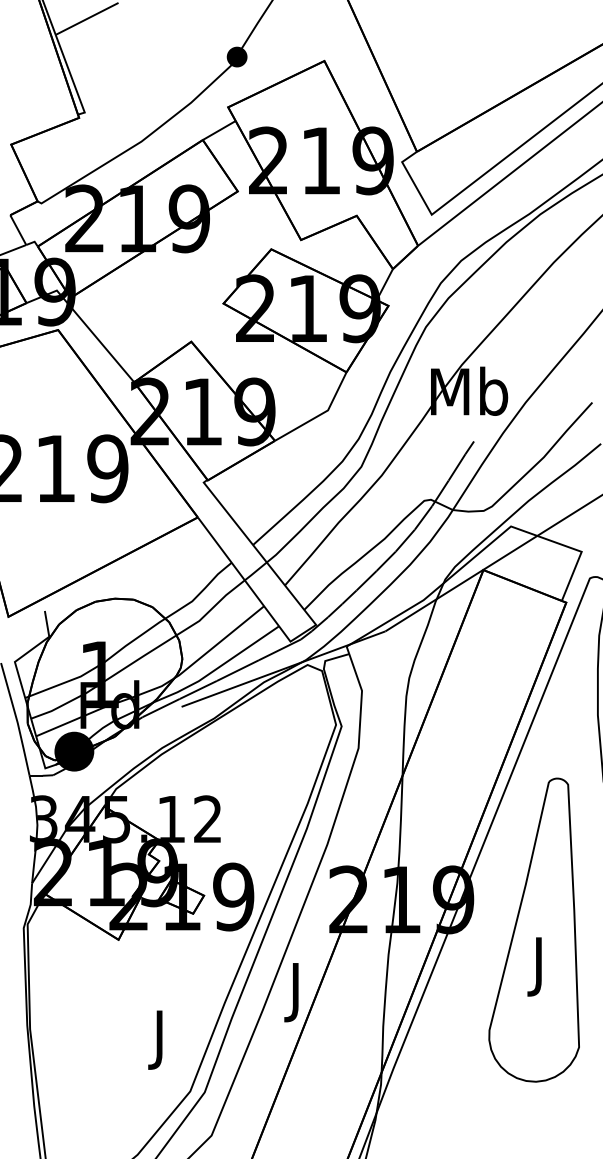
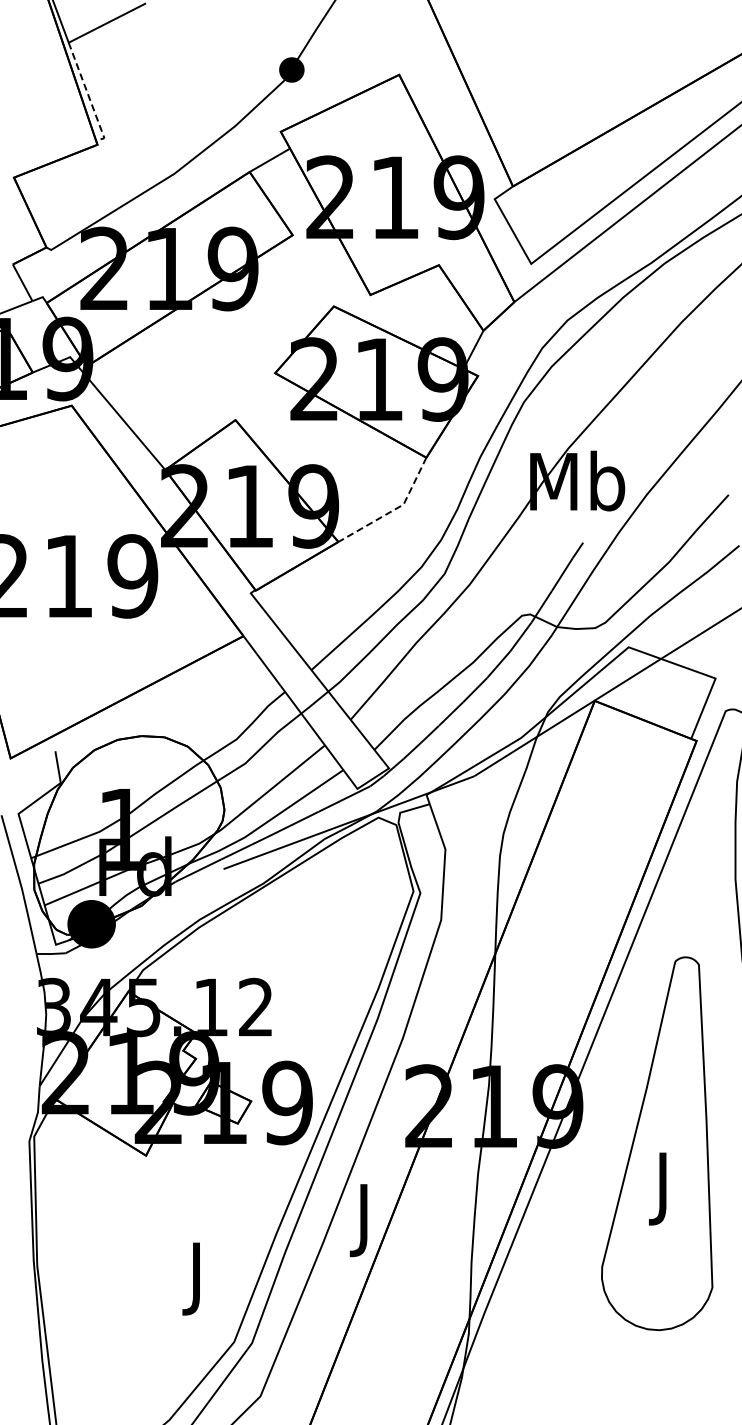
line: (71, 77) -> (88, 95), solid -> dashed
line: (320, 414) -> (394, 509), solid -> dashed

